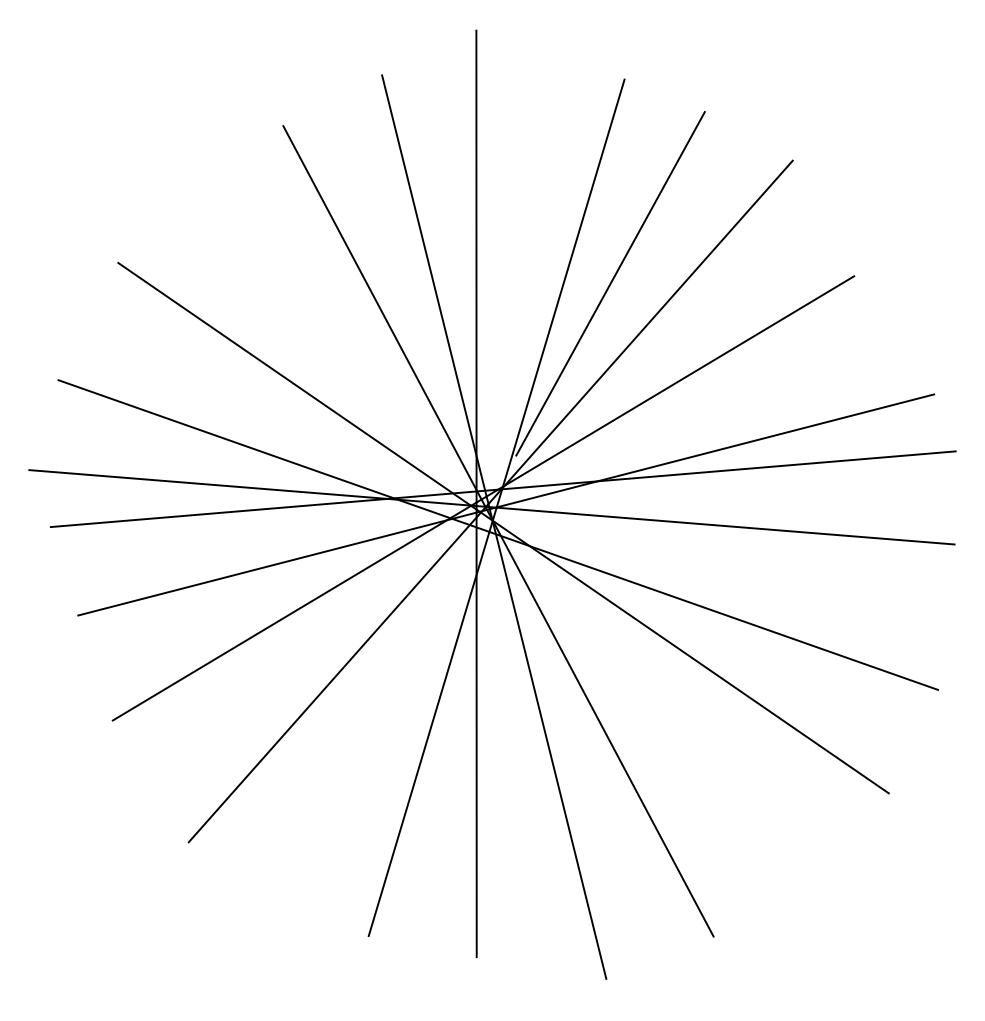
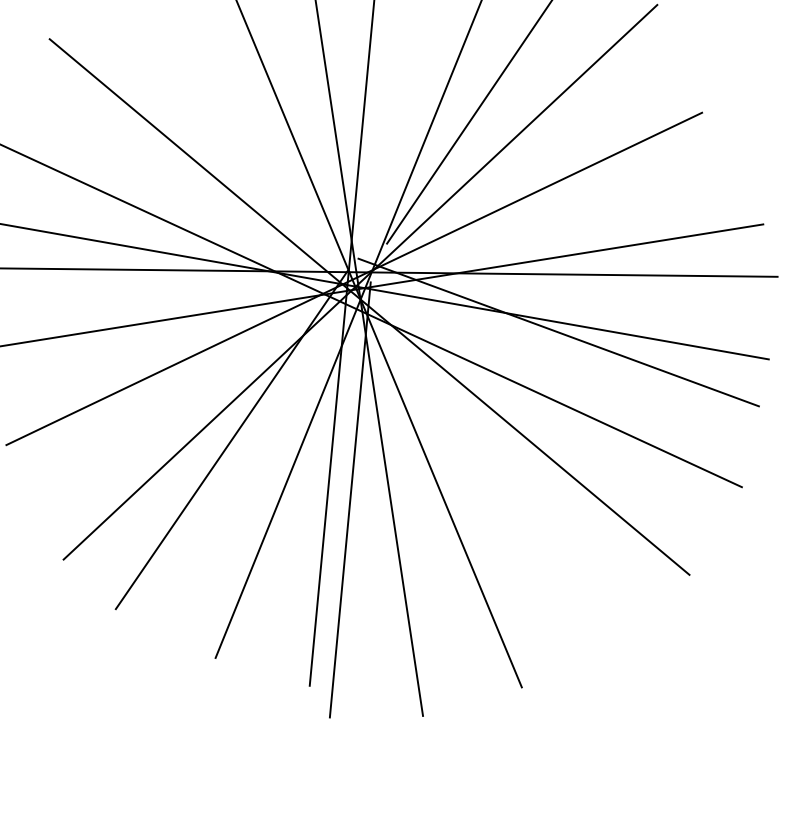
line: (717, 536) -> (558, 332), added
line: (363, 691) -> (231, 440), added
line: (502, 745) -> (350, 499), added

